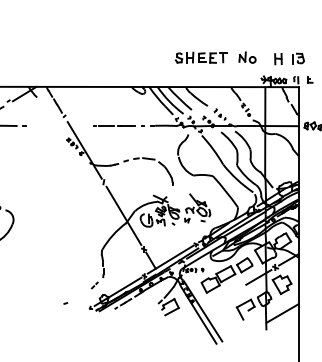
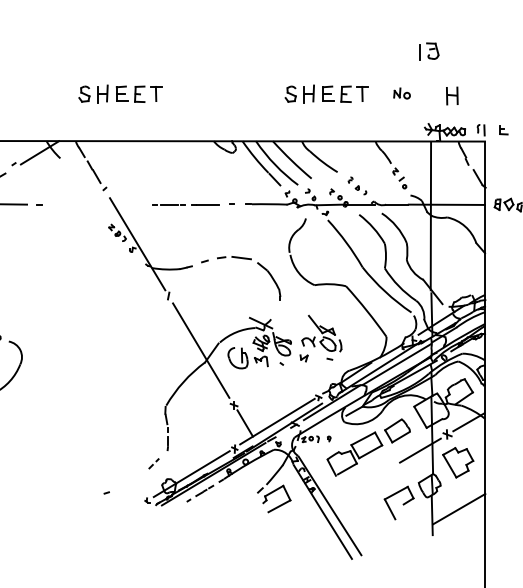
part: (73, 57) -> (119, 93), added
part: (247, 57) -> (402, 93), size x0.6
part: (298, 58) -> (429, 51), moved

